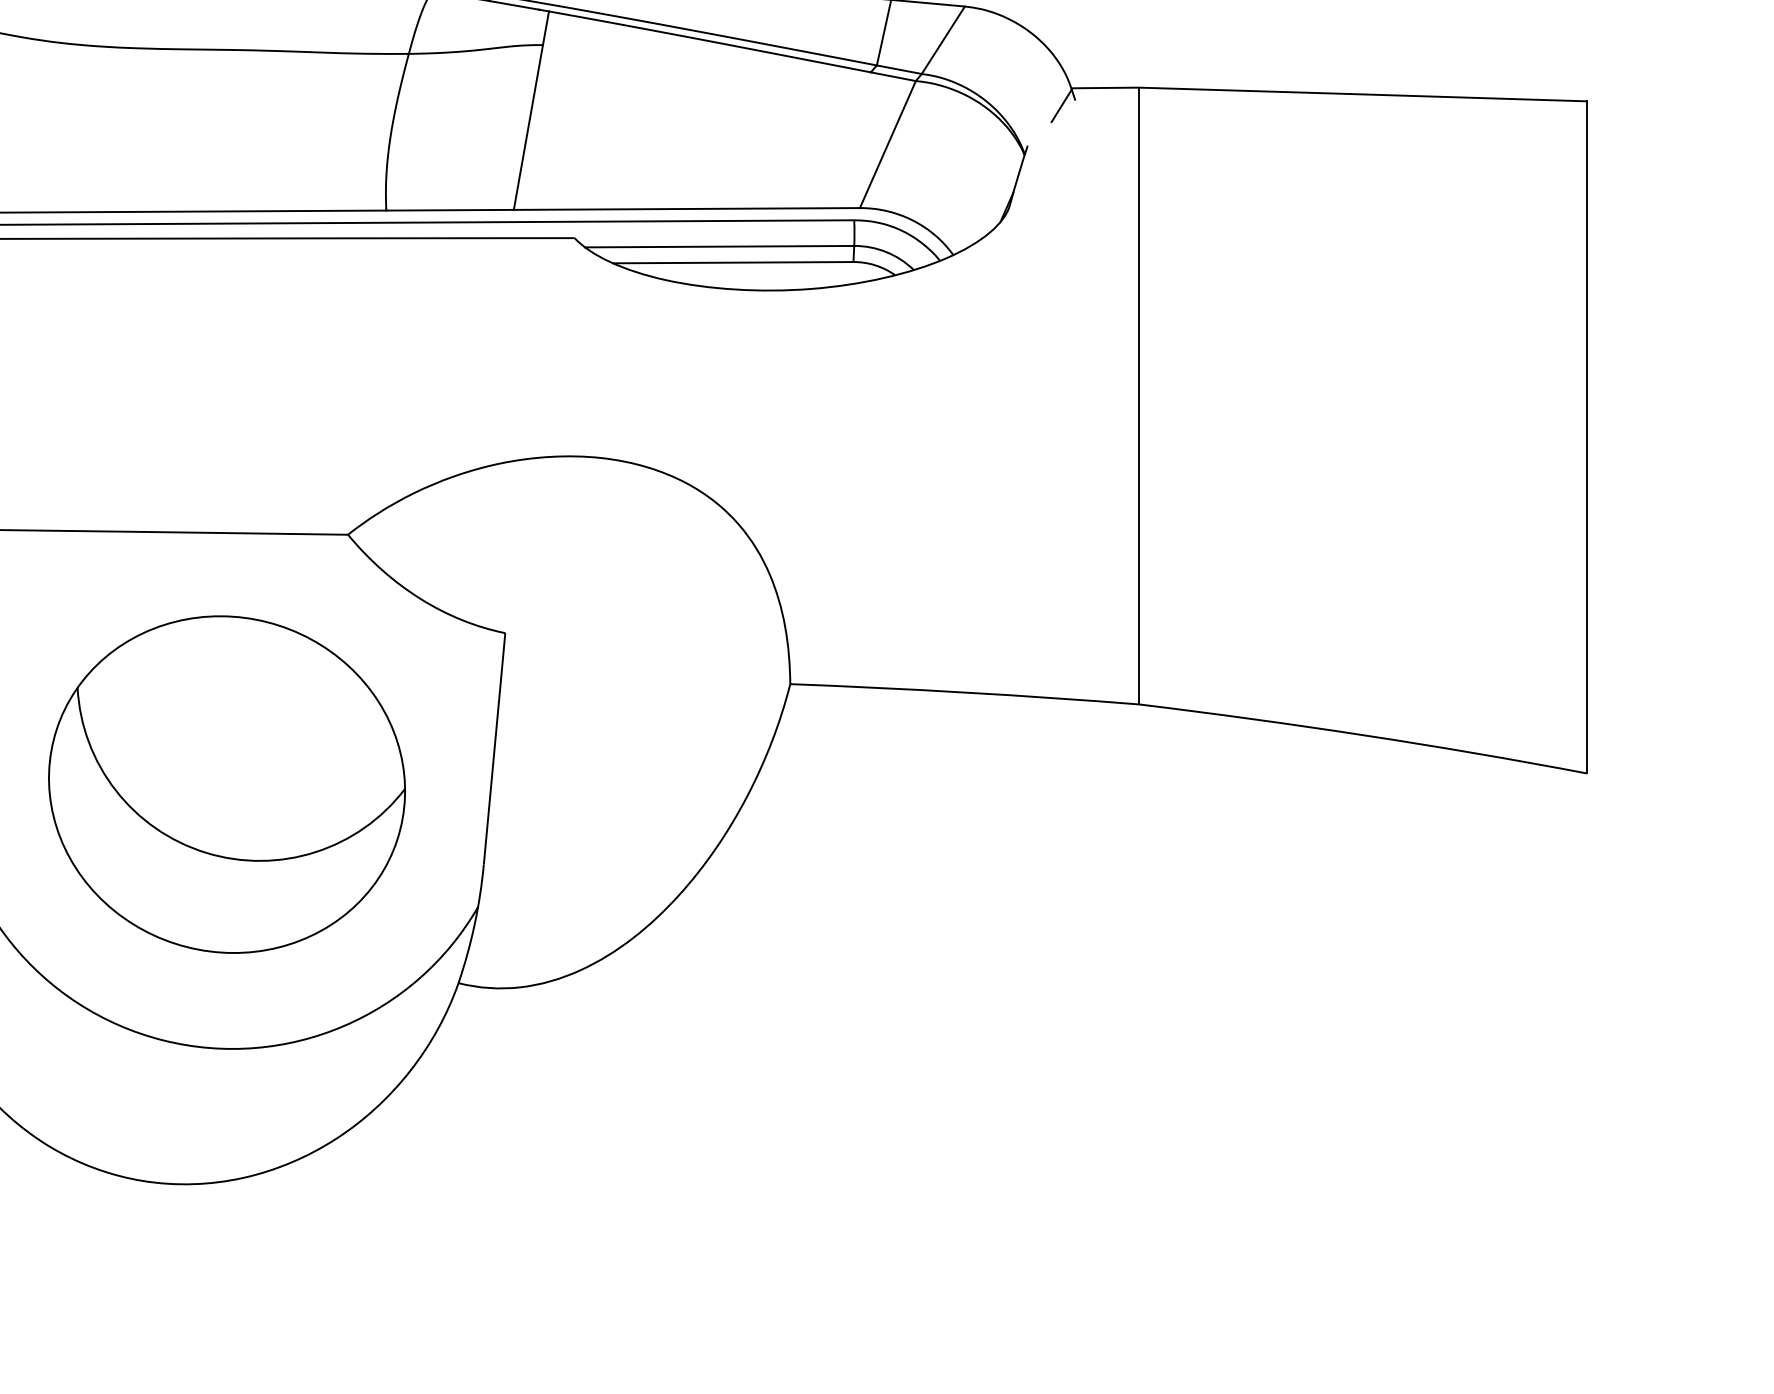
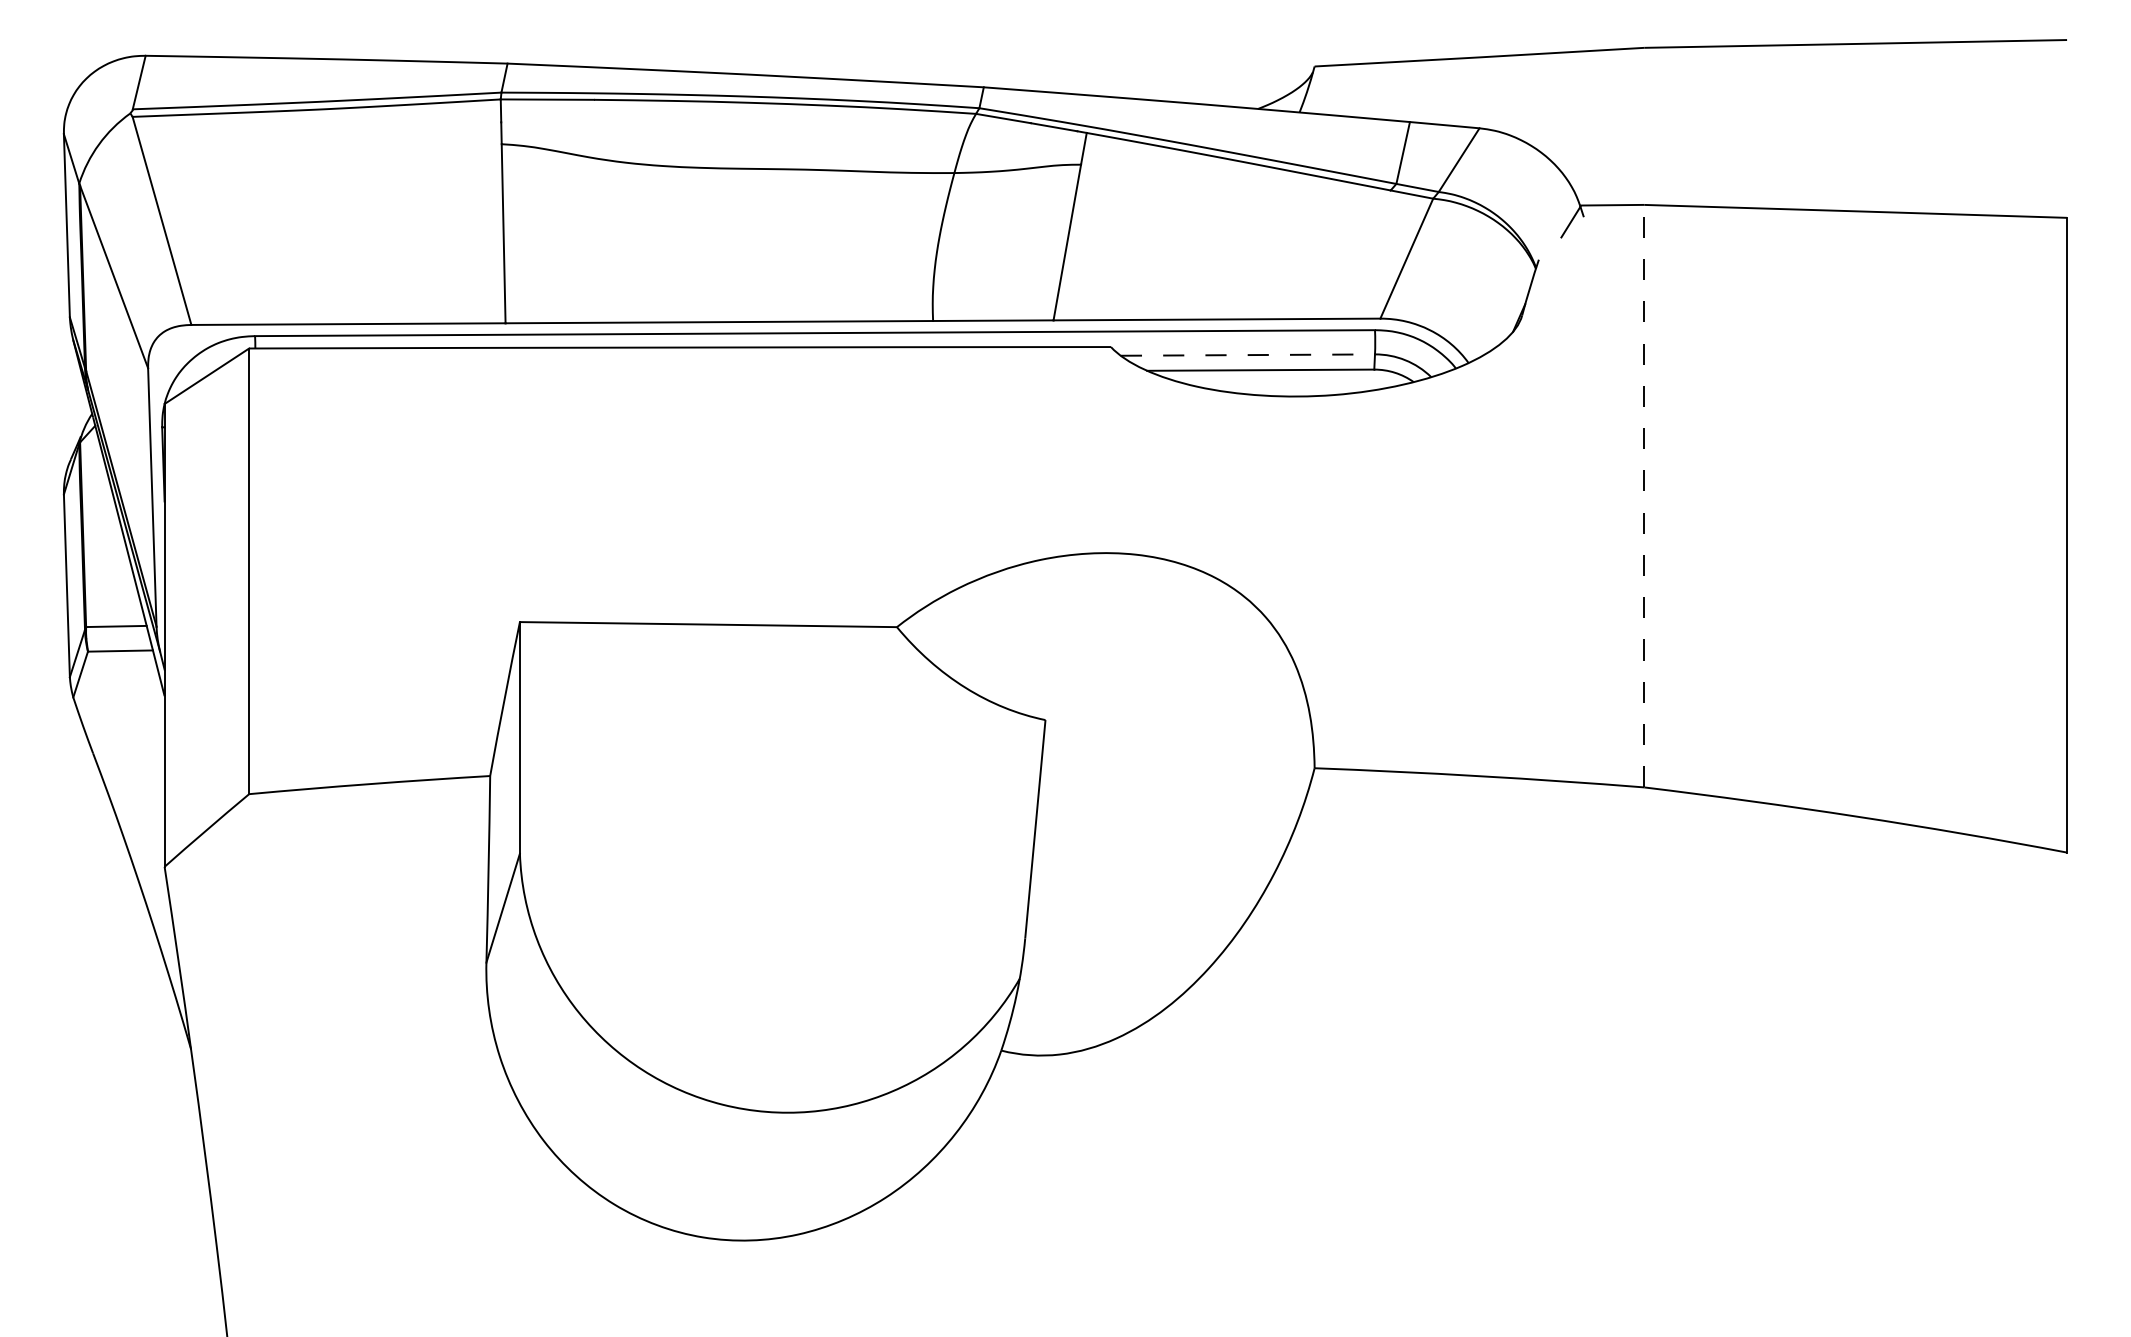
line: (720, 247) -> (1248, 355), solid -> dashed
line: (1139, 395) -> (1644, 495), solid -> dashed
part: (226, 783) -> (782, 862), removed

